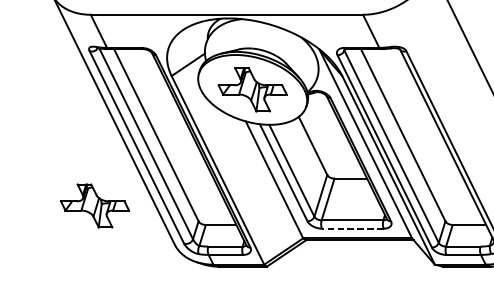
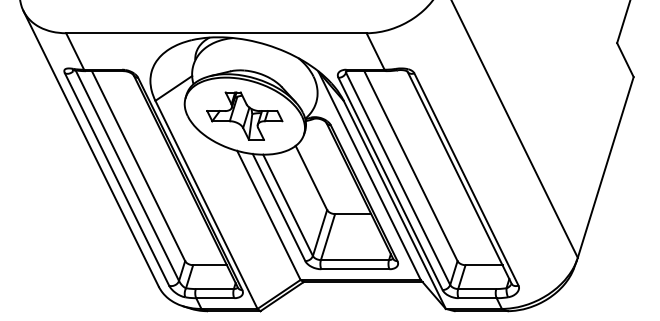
part: (94, 205) -> (70, 243), removed
line: (352, 228) -> (354, 269), dashed -> solid

